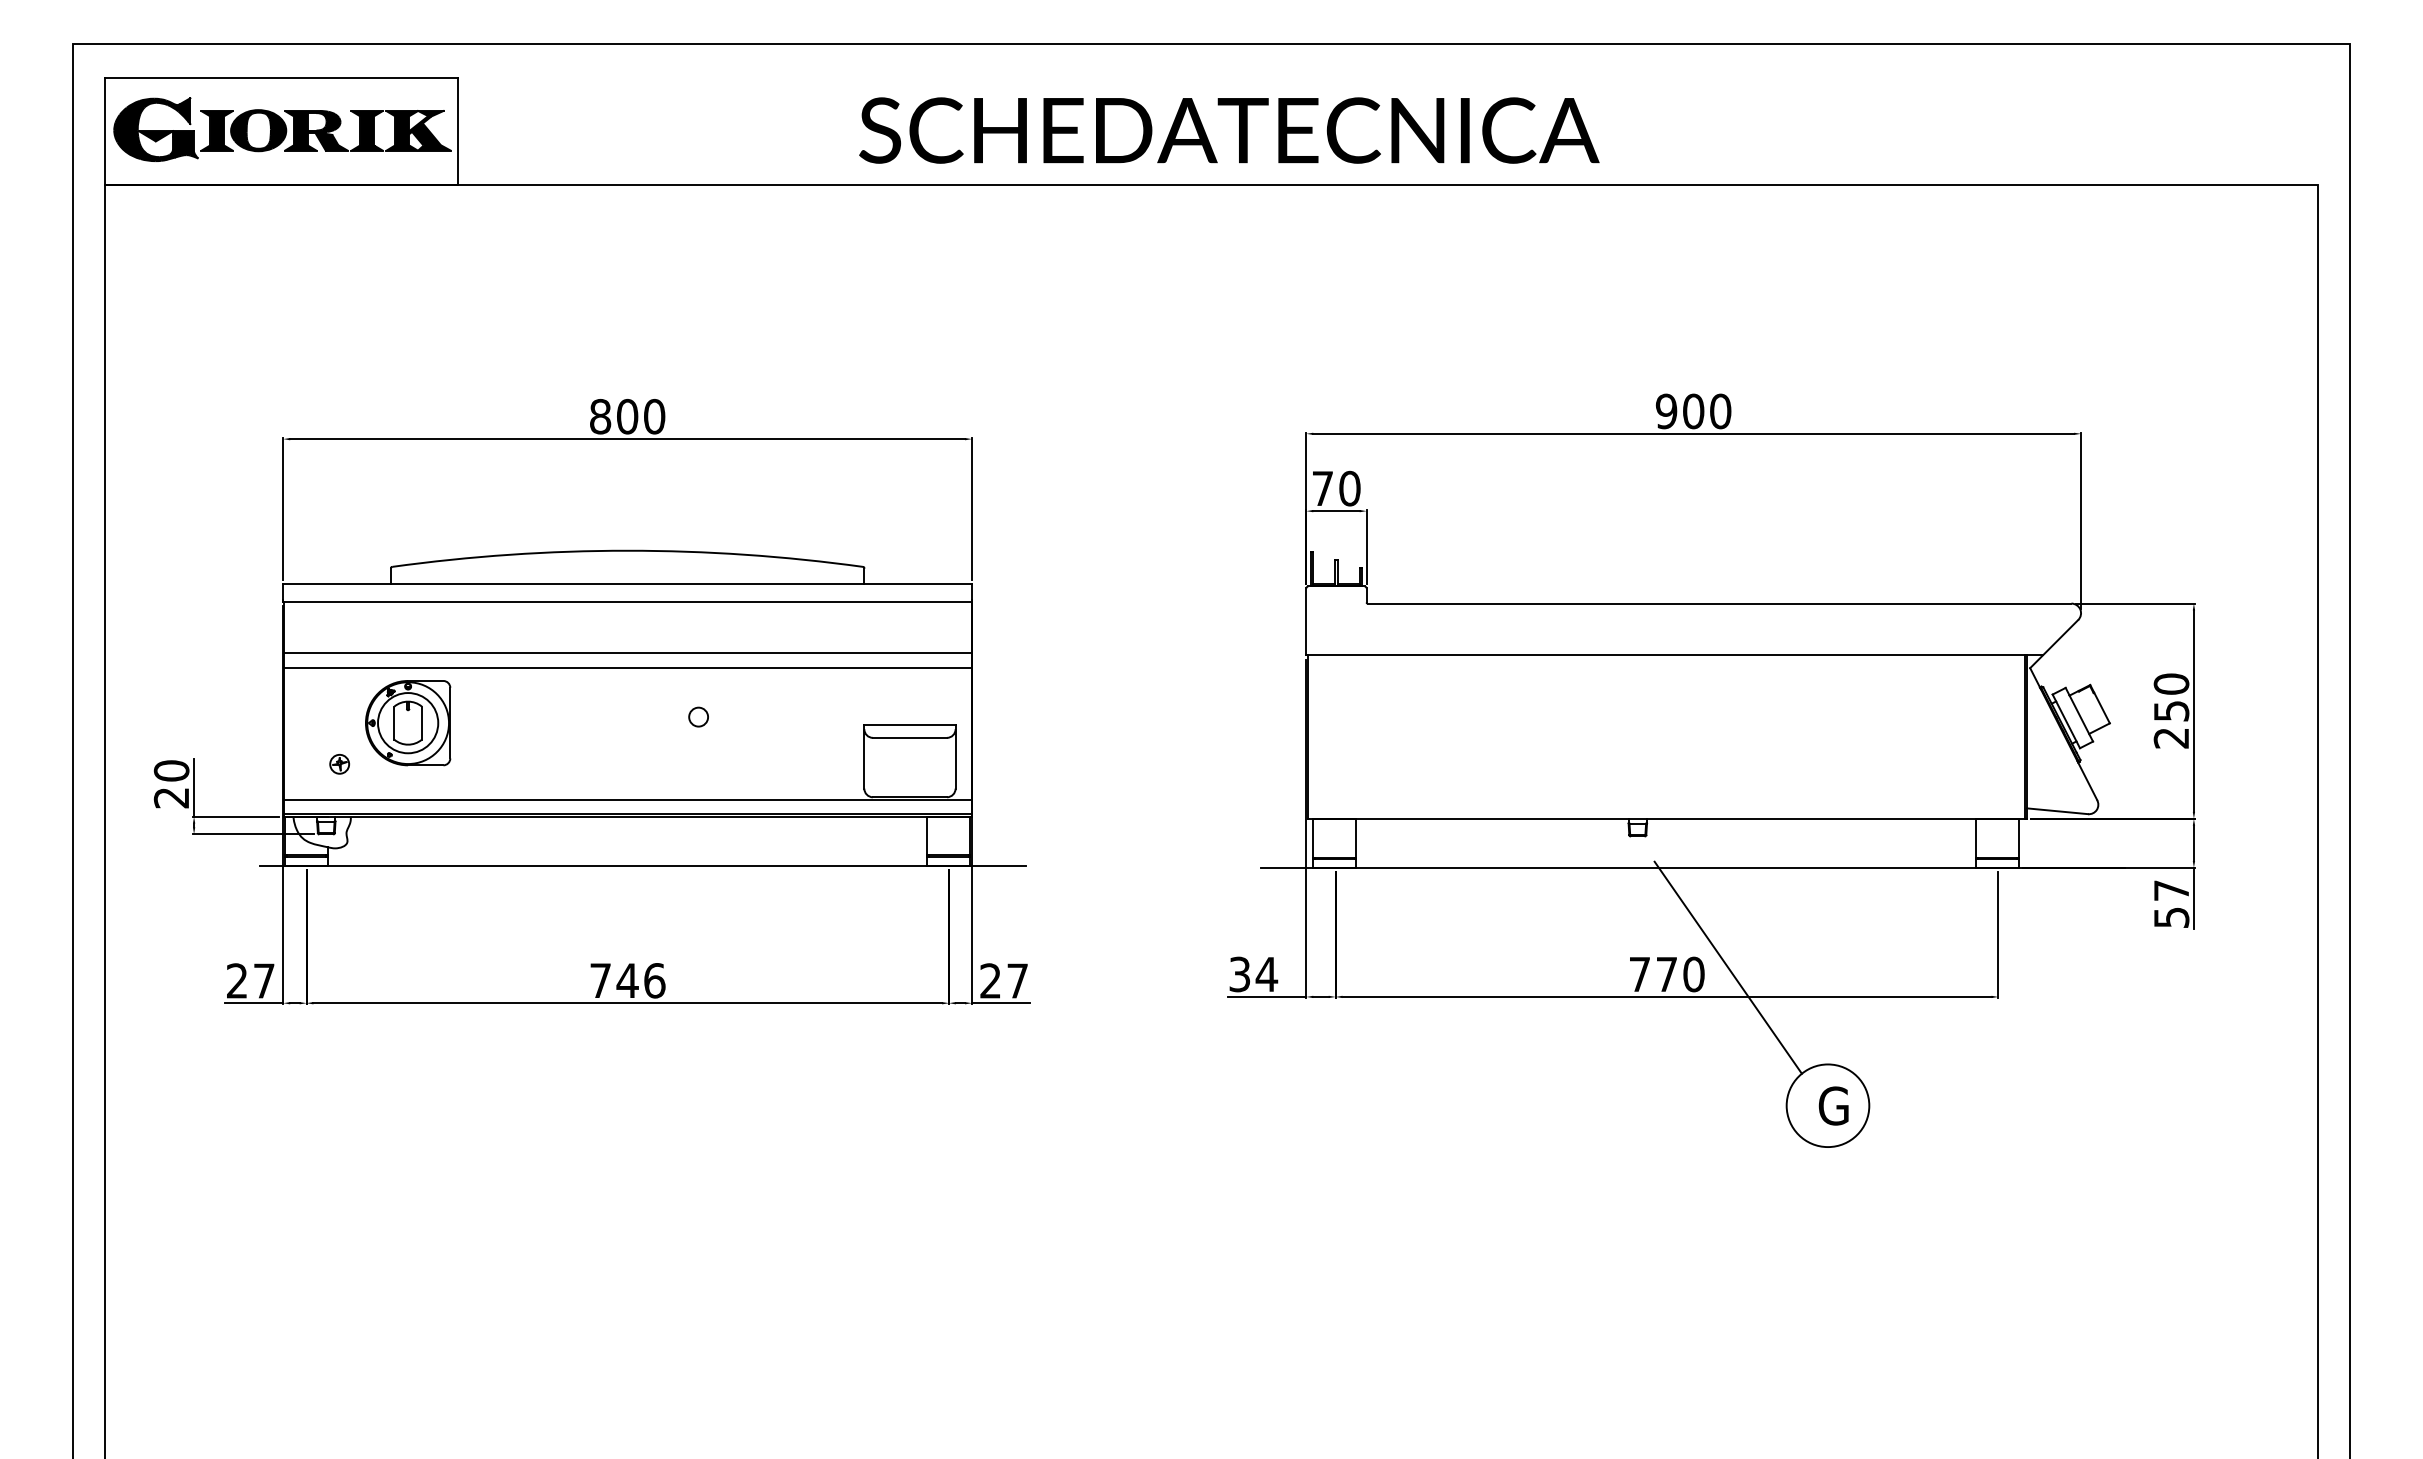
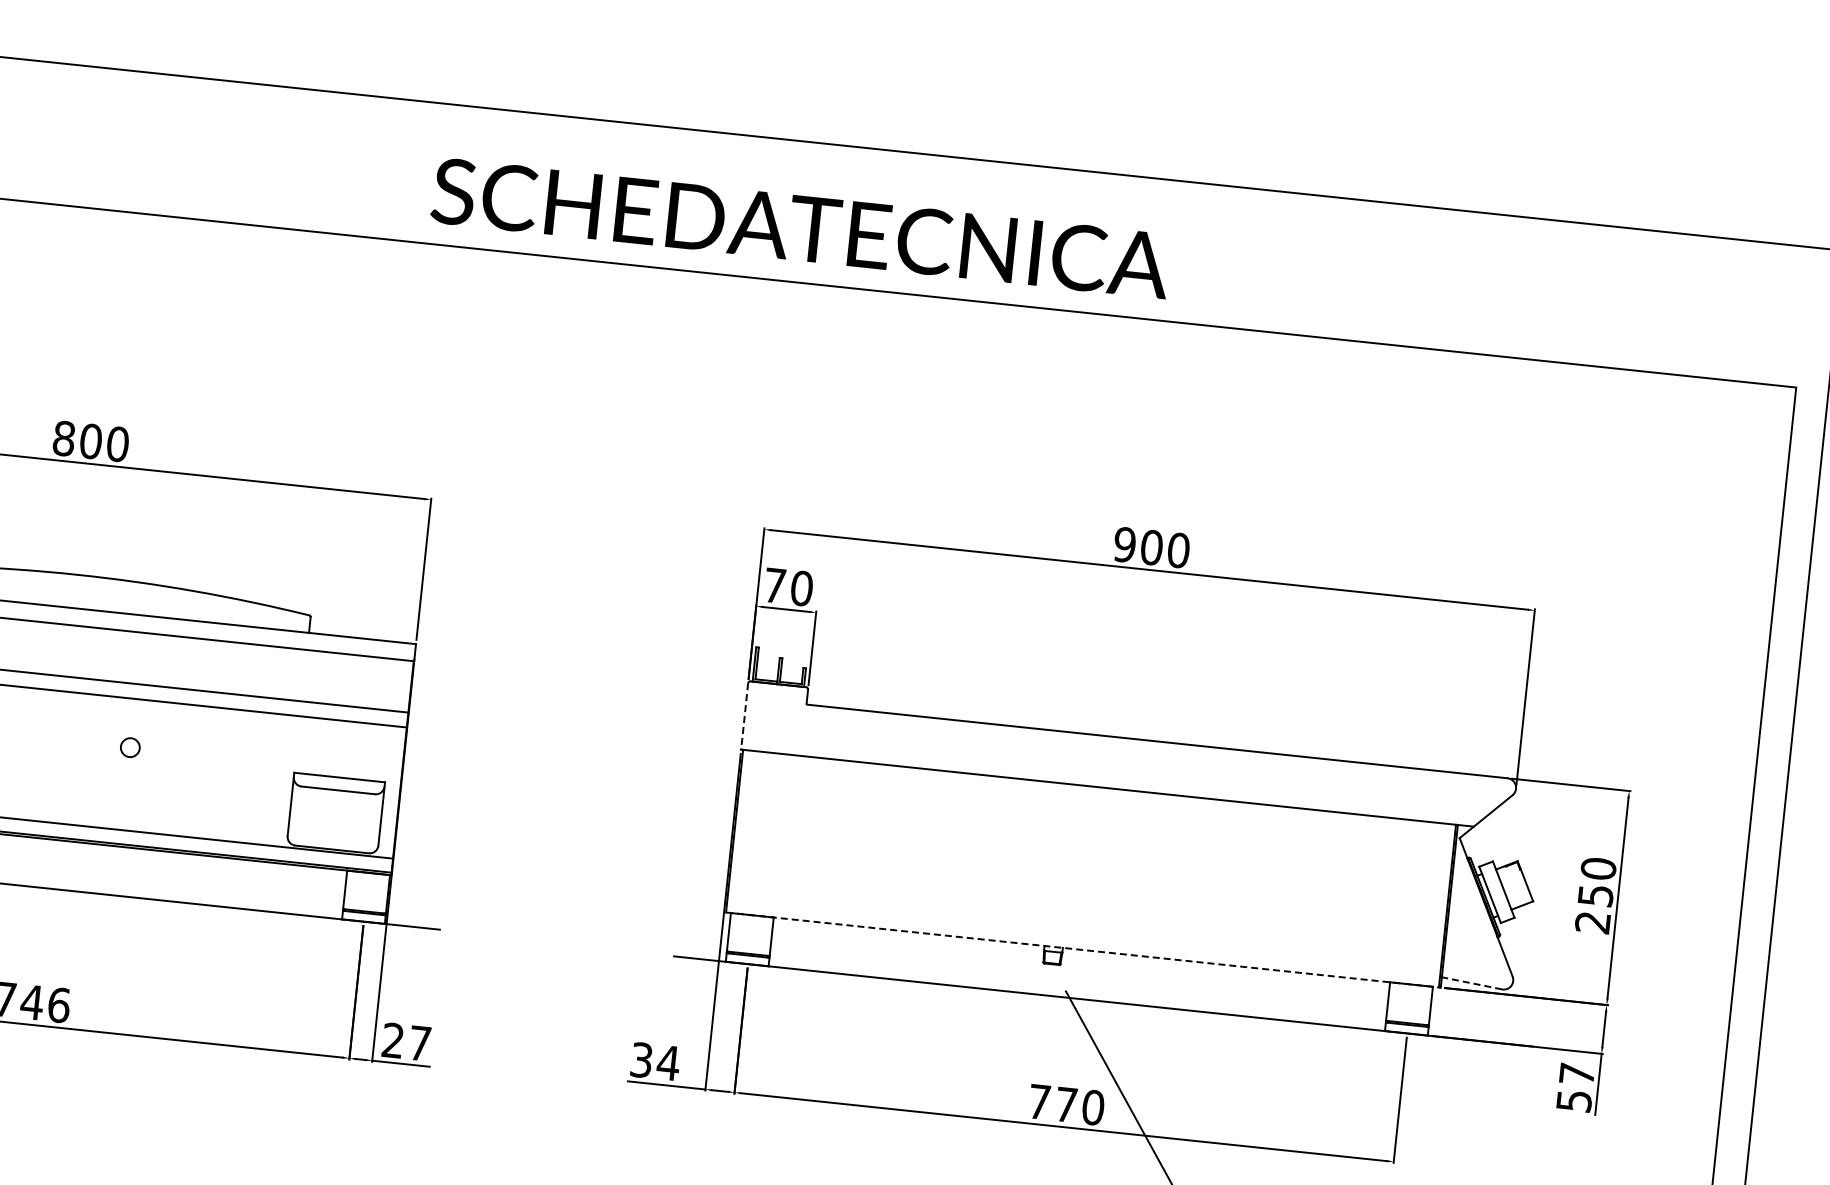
text: (1229, 130) -> (801, 228), moved
line: (1306, 622) -> (744, 717), solid -> dashed
line: (2057, 811) -> (1471, 983), solid -> dashed
line: (1668, 818) -> (1084, 949), solid -> dashed

